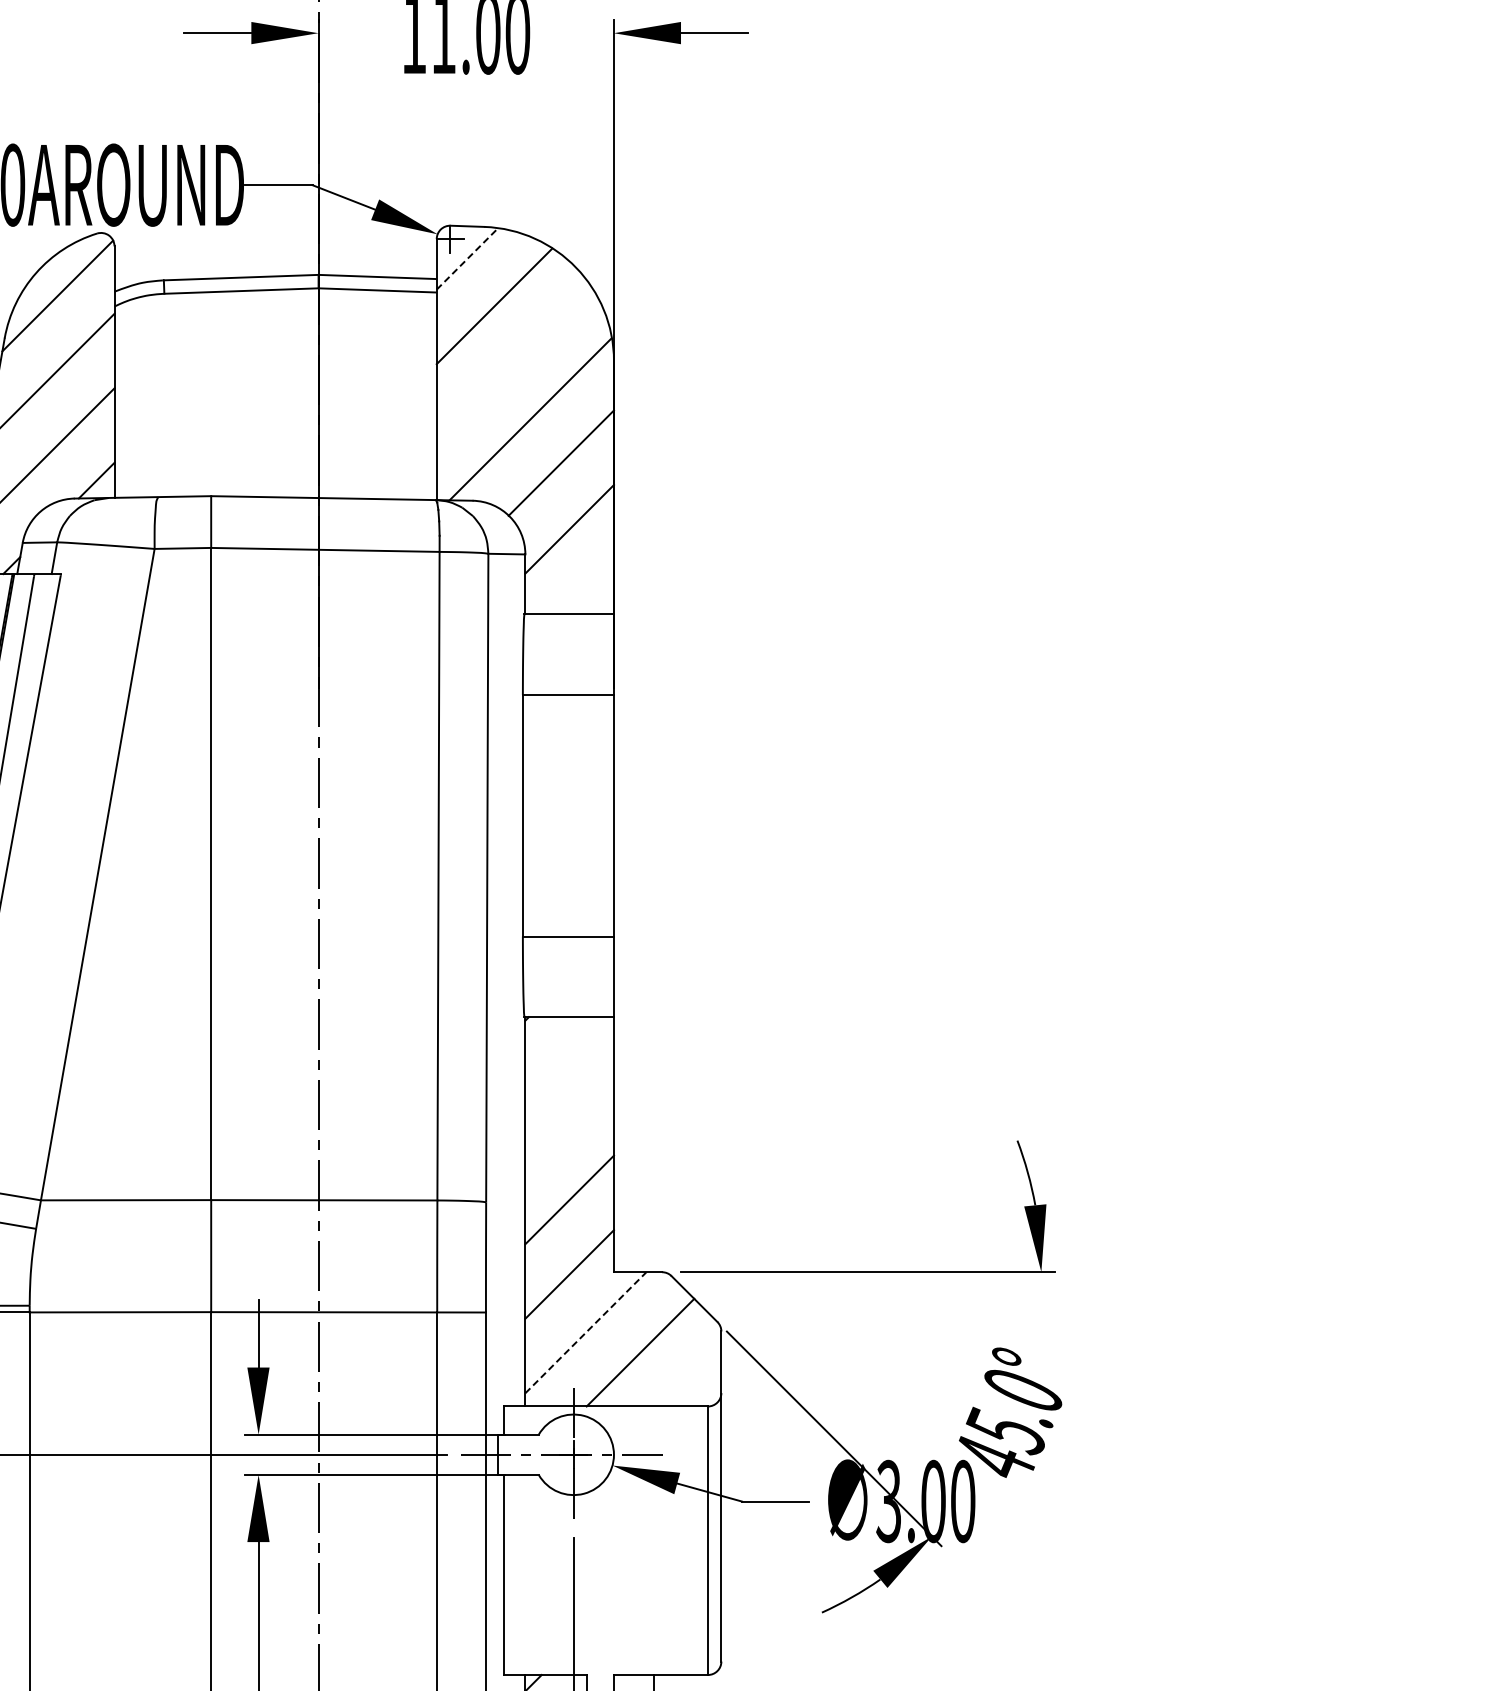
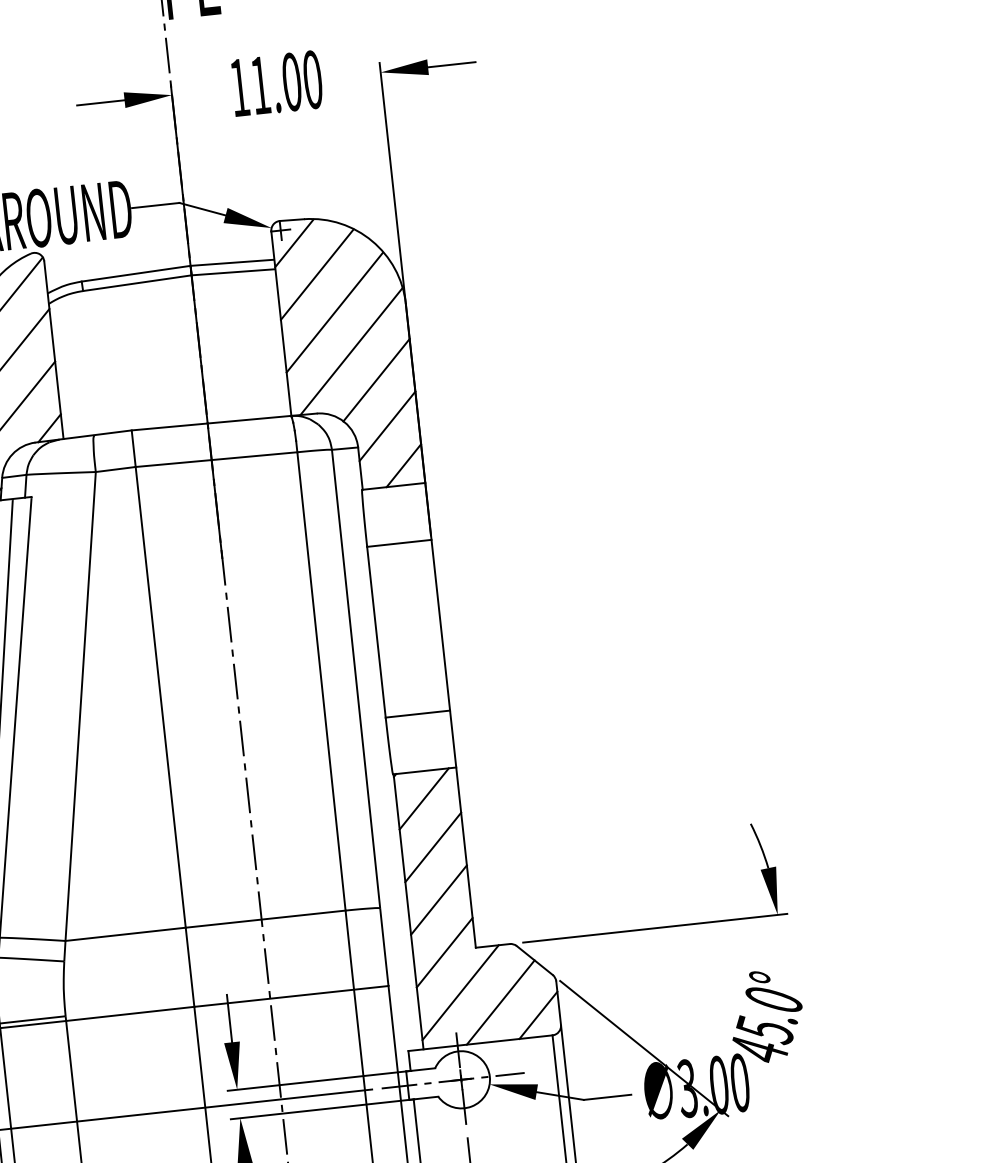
line: (467, 259) -> (294, 243), dashed -> solid
line: (512, 361) -> (334, 312), added
line: (586, 586) -> (403, 465), added
line: (564, 1056) -> (424, 799), added
line: (569, 1125) -> (433, 847), added
line: (585, 1332) -> (460, 992), dashed -> solid
line: (691, 1376) -> (538, 1015), added

